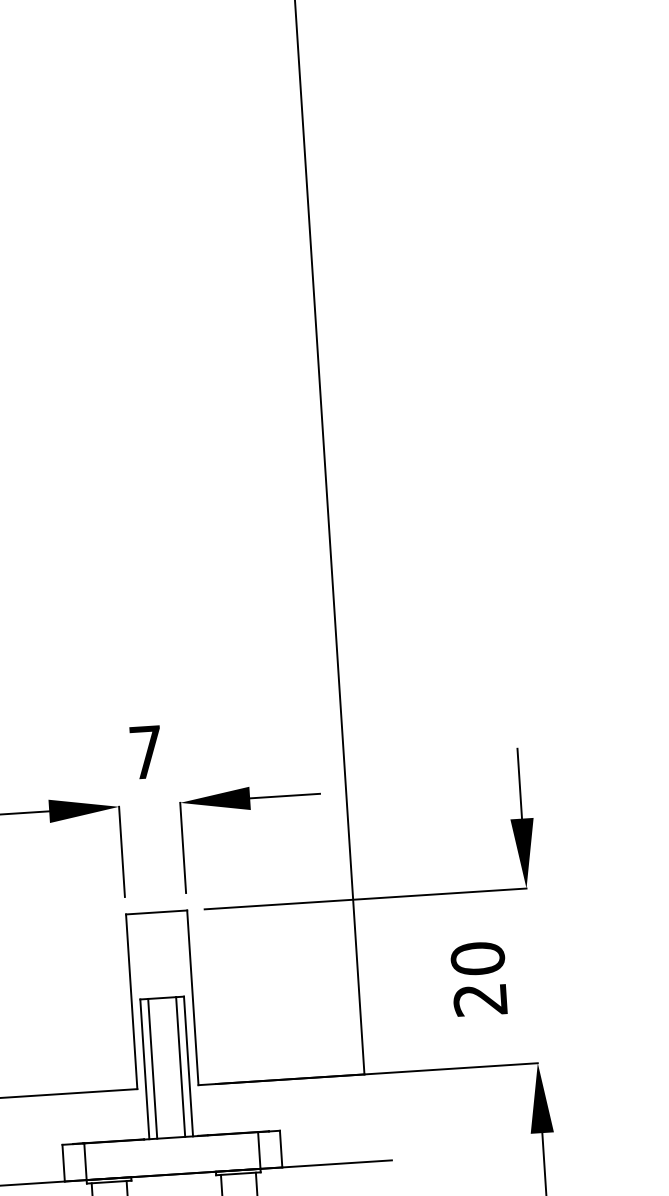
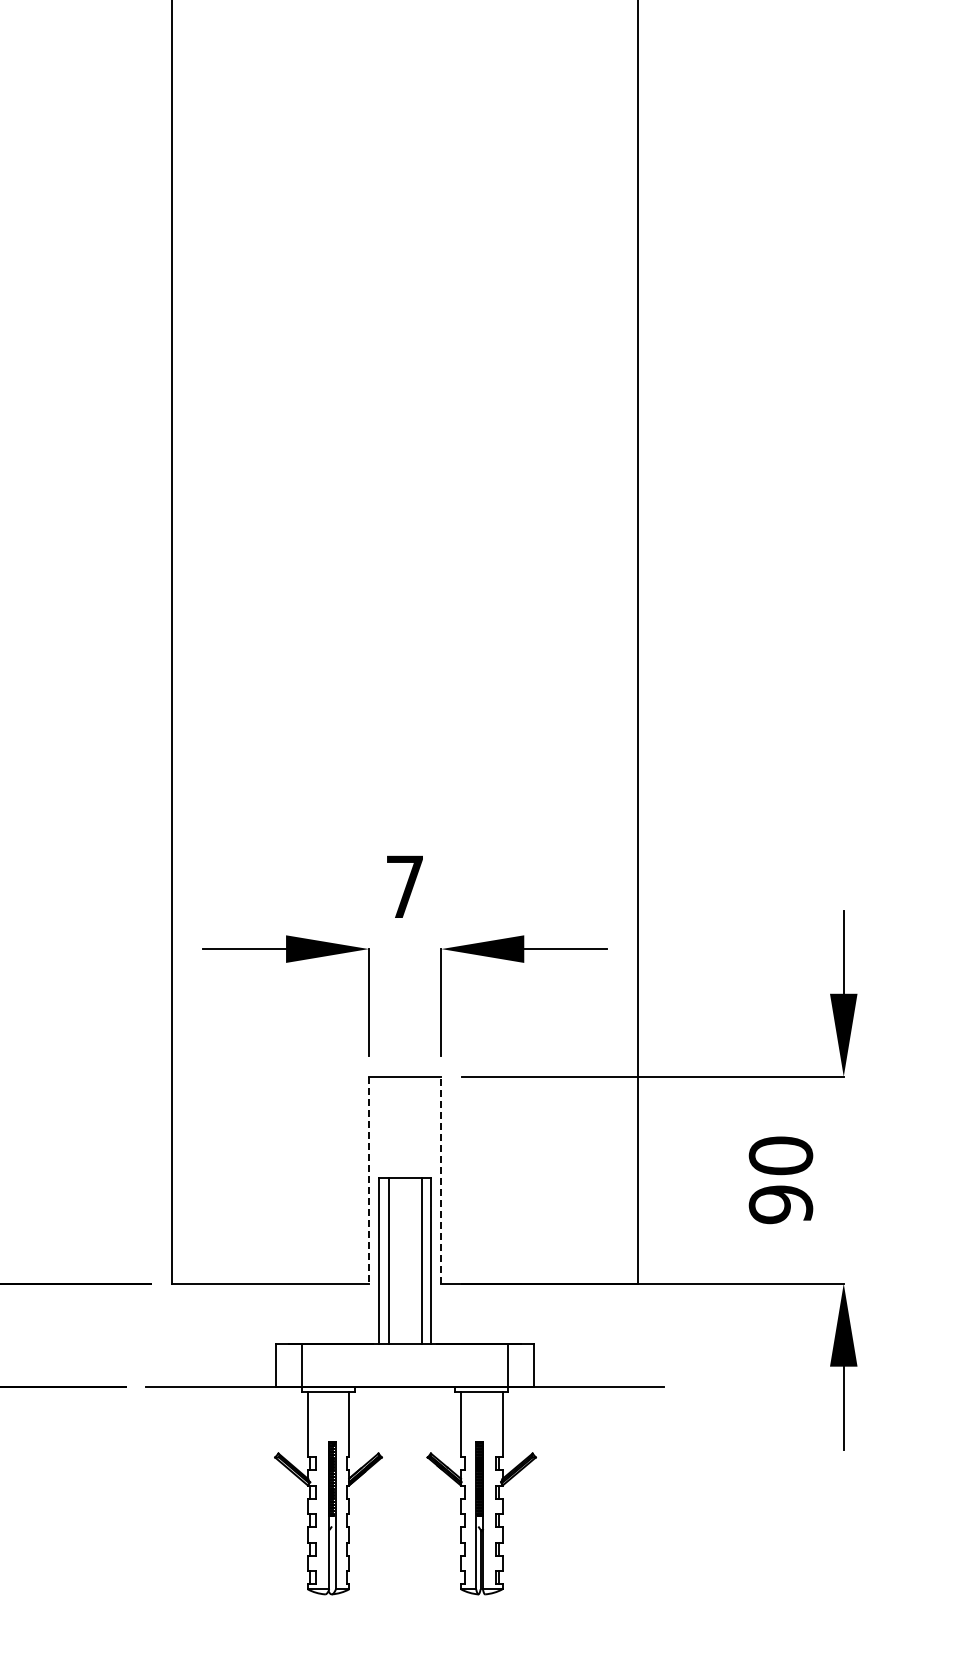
line: (192, 998) -> (441, 1180), solid -> dashed
text: (480, 999) -> (780, 1204), 20 -> 90
line: (131, 1002) -> (368, 1180), solid -> dashed

